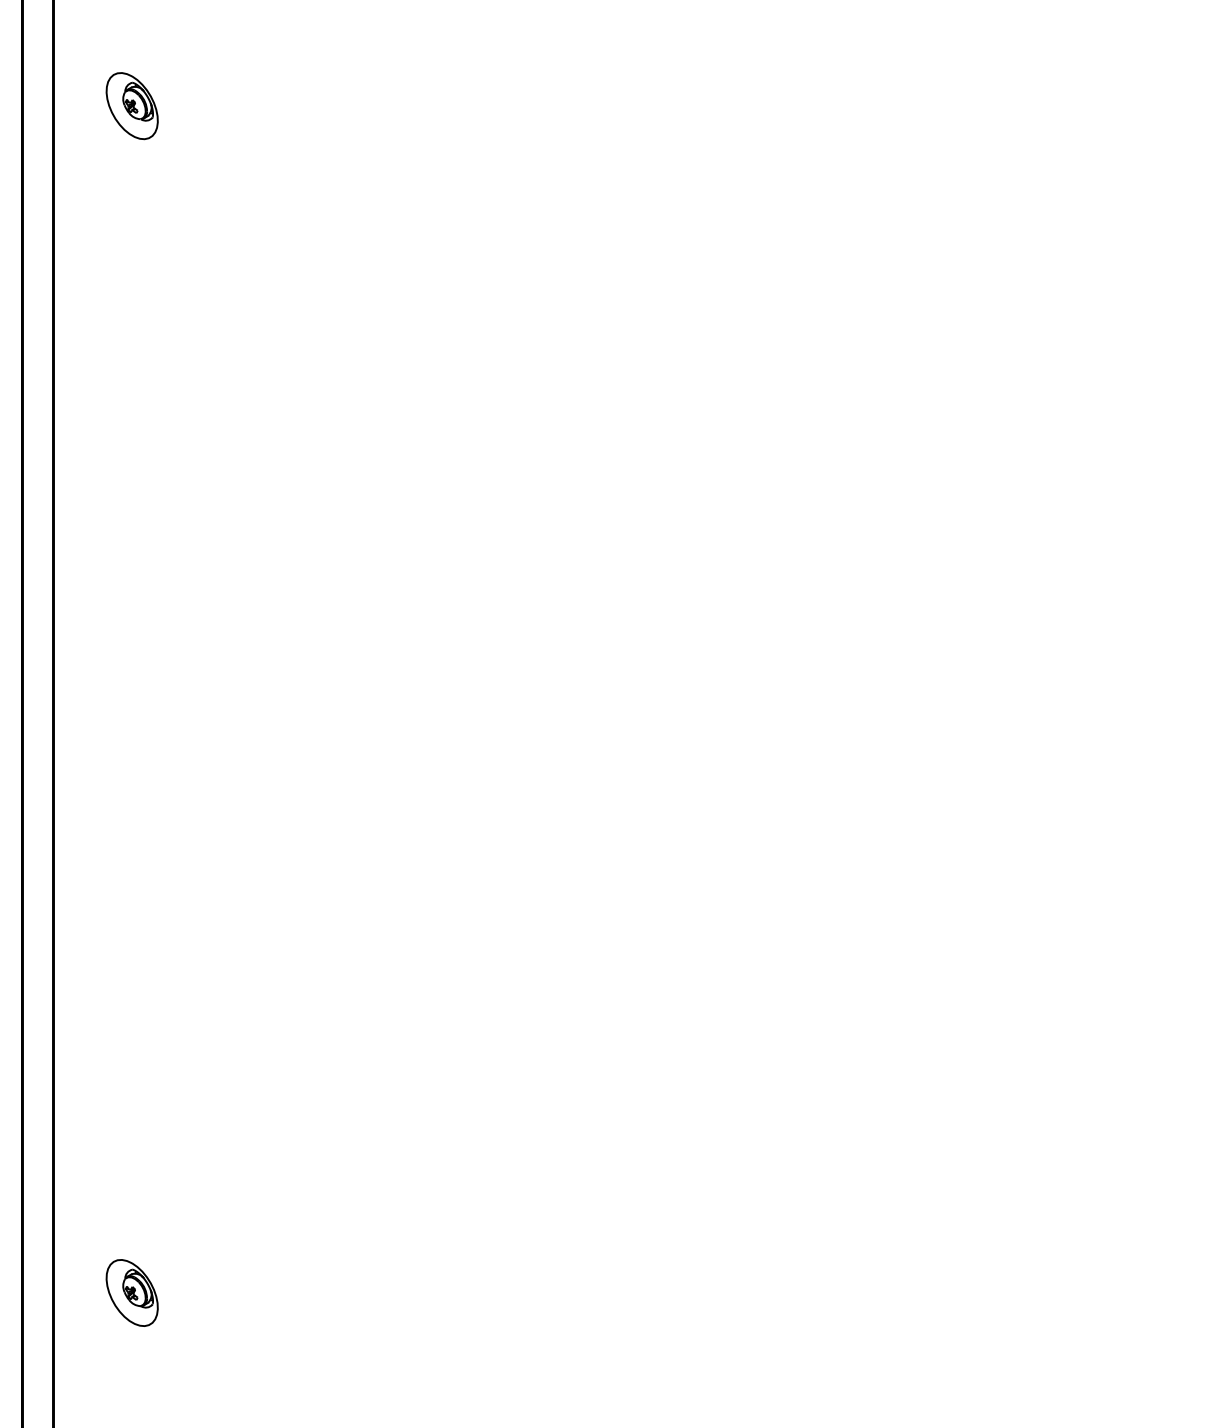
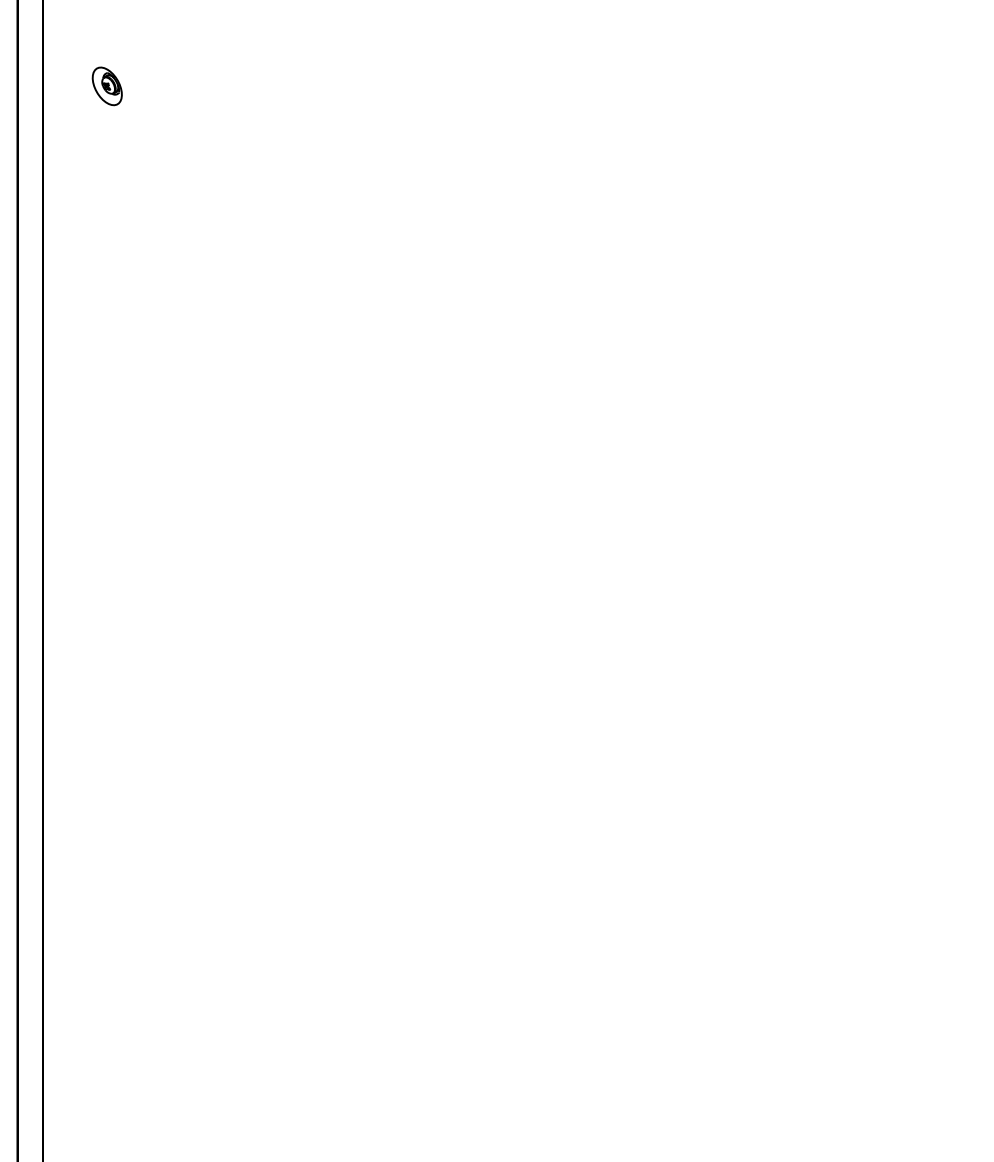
part: (131, 106) -> (106, 86), size x0.7
part: (131, 1292) -> (106, 1051), removed

